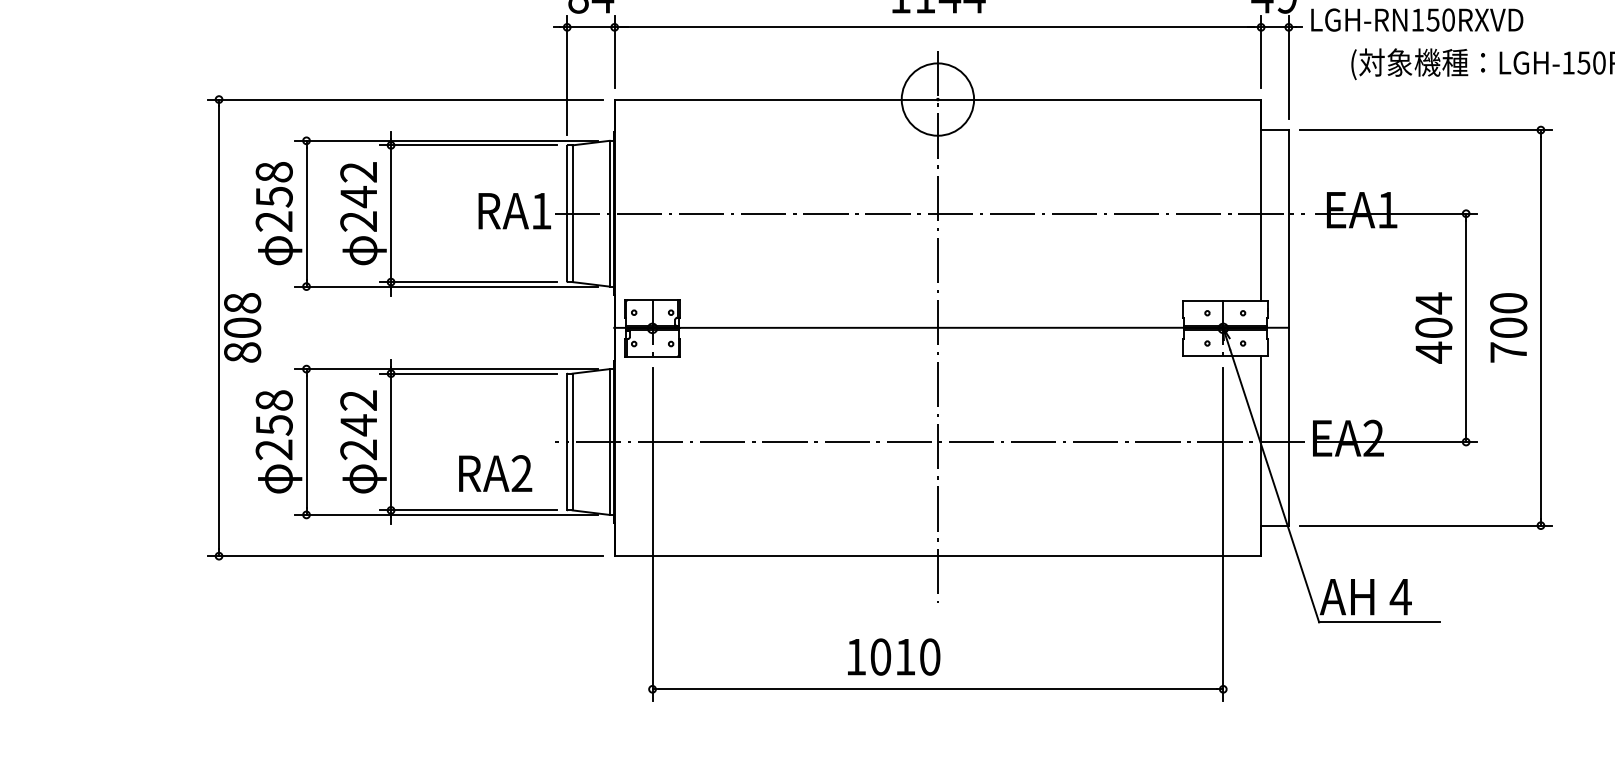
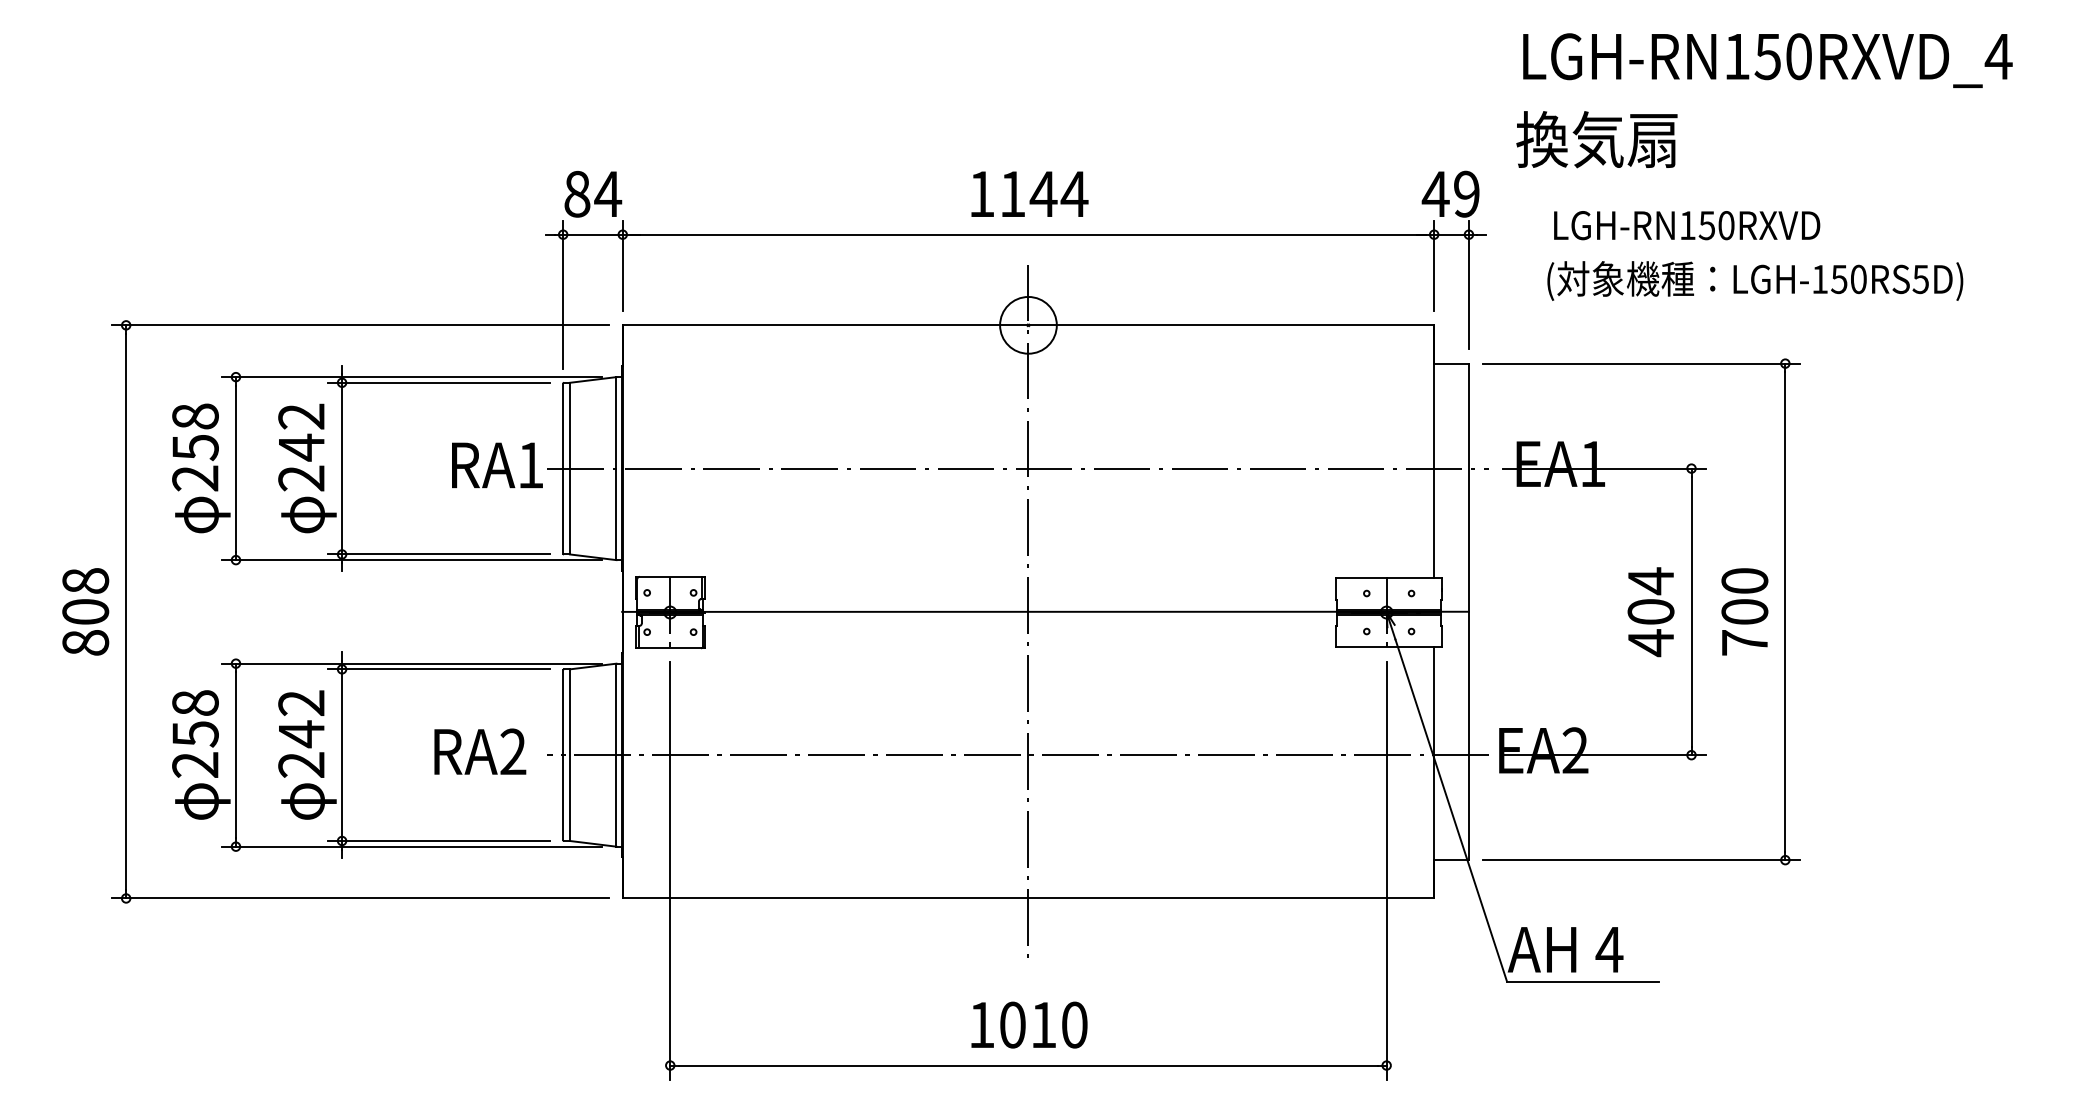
text: (1417, 20) -> (1687, 225), moved
circle: (937, 98) -> (1028, 324), size x0.62
text: (242, 327) -> (85, 611), moved
text: (495, 473) -> (480, 751), moved
text: (894, 656) -> (1029, 1024), moved

